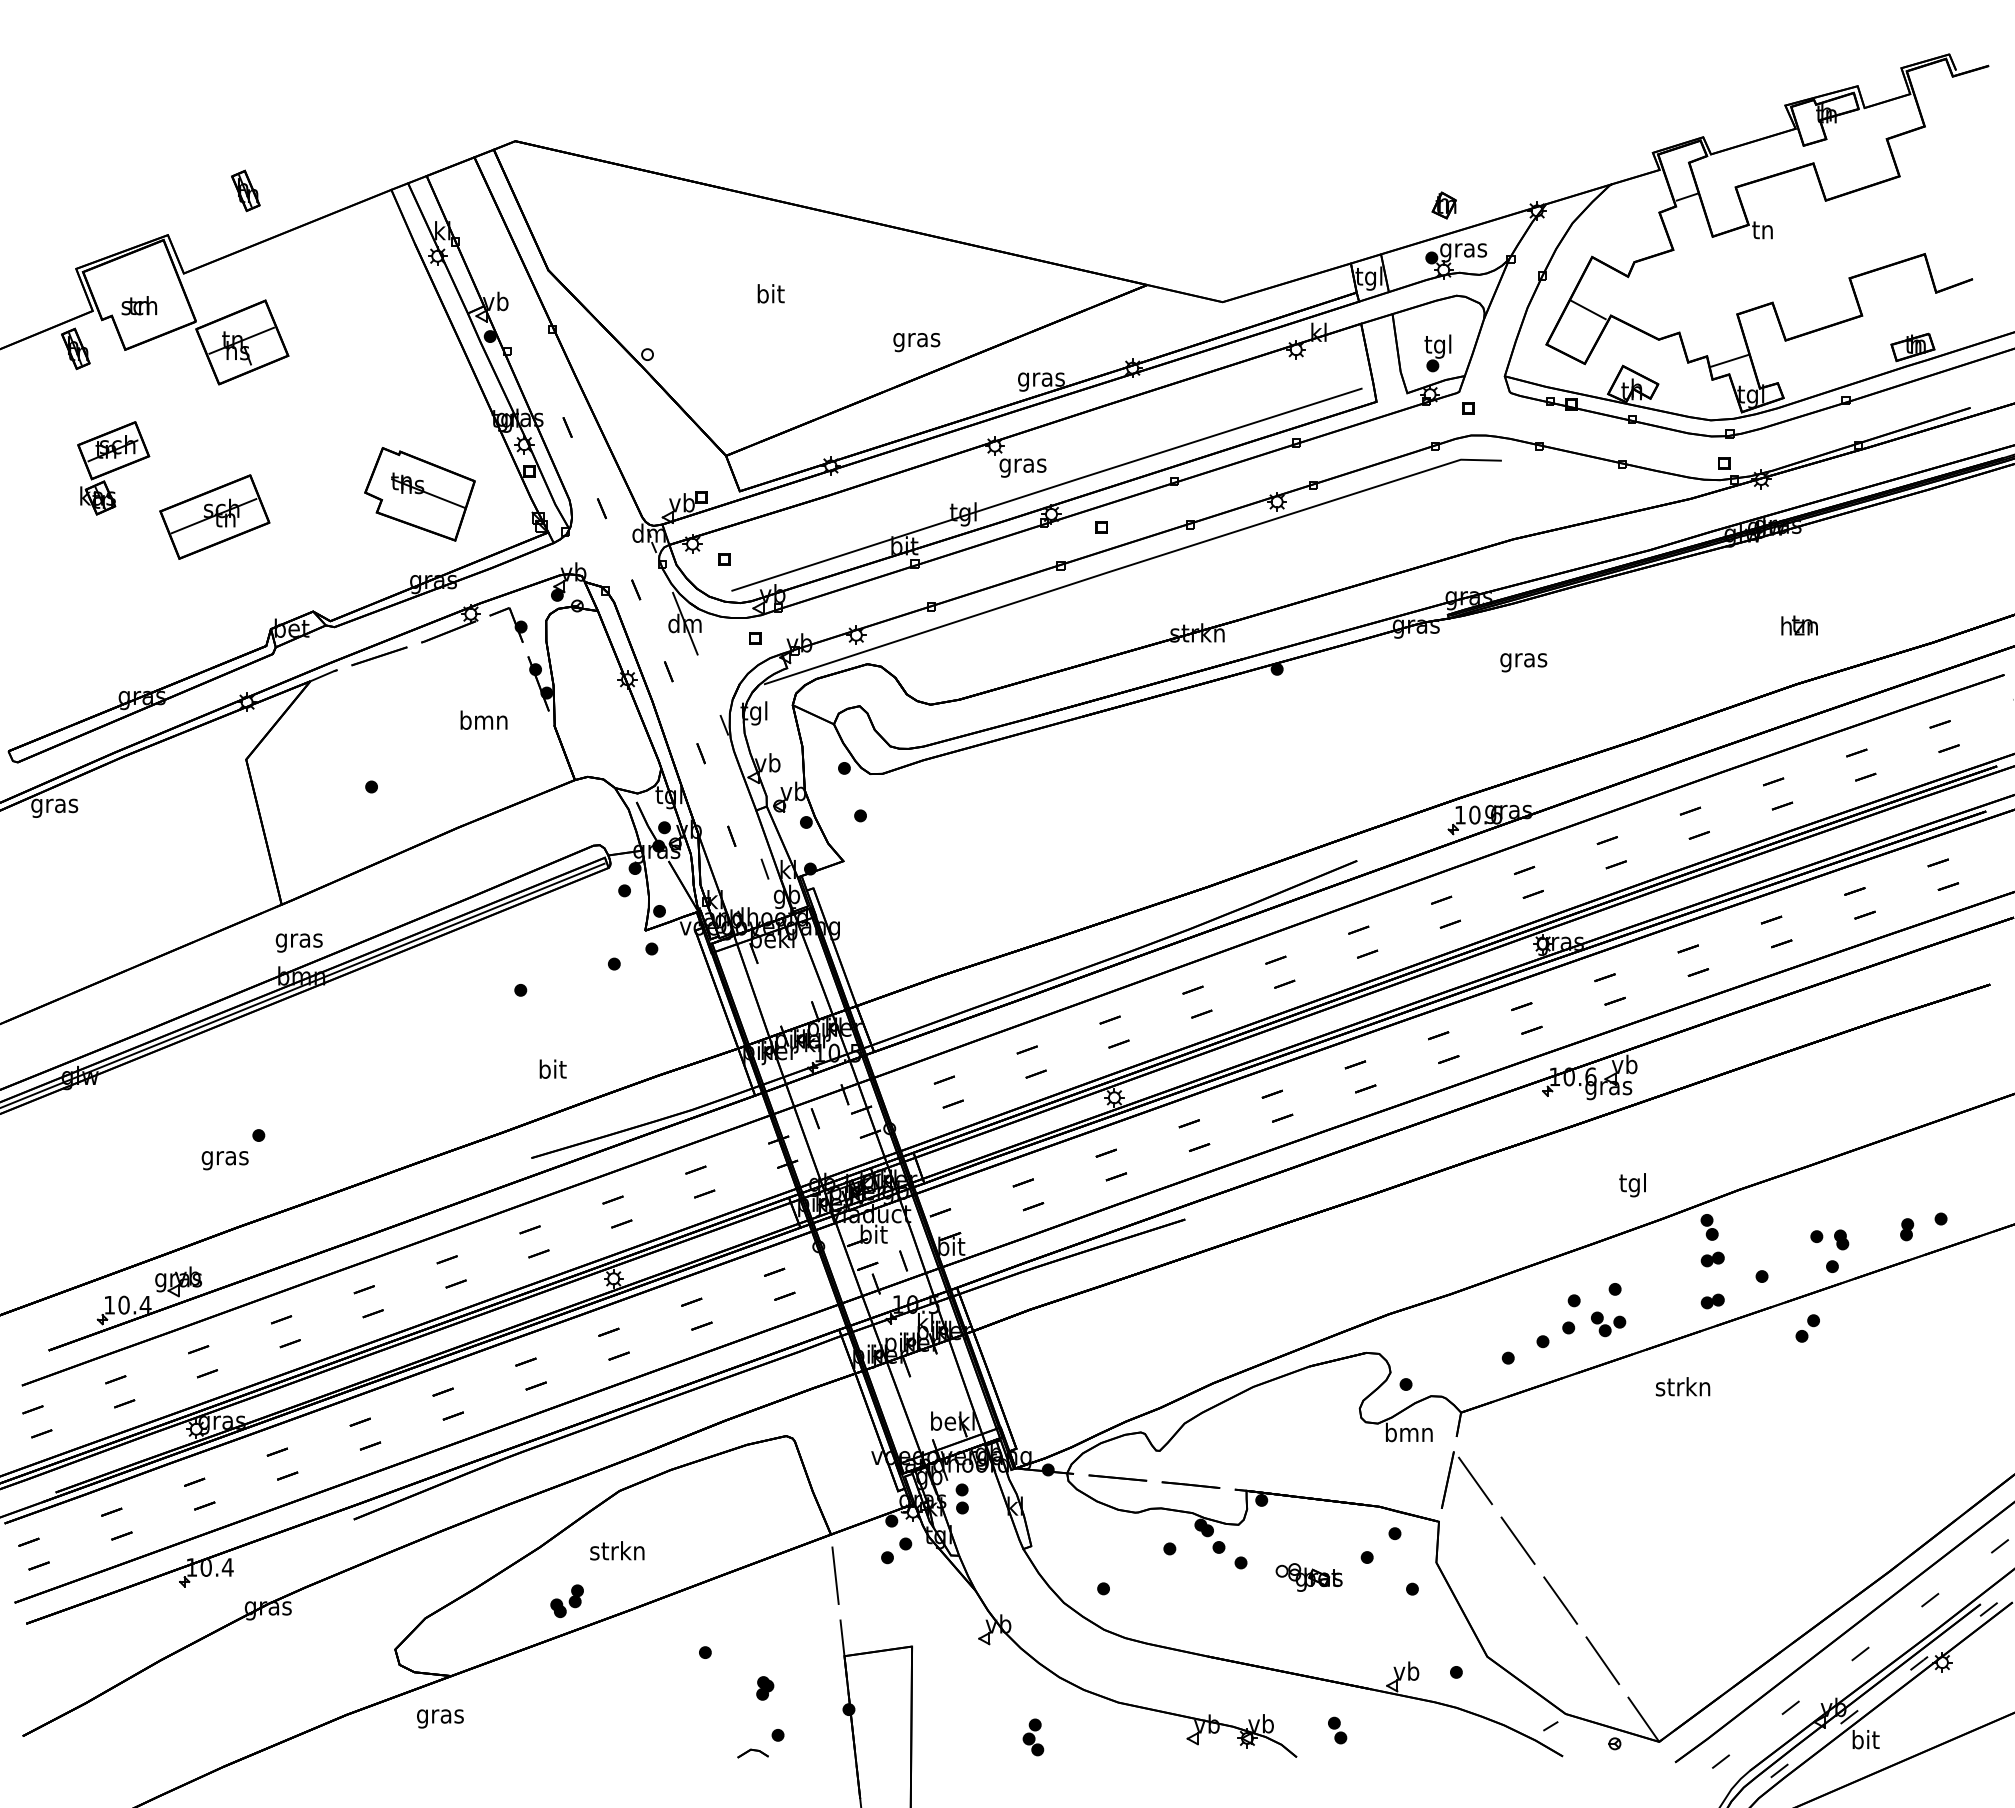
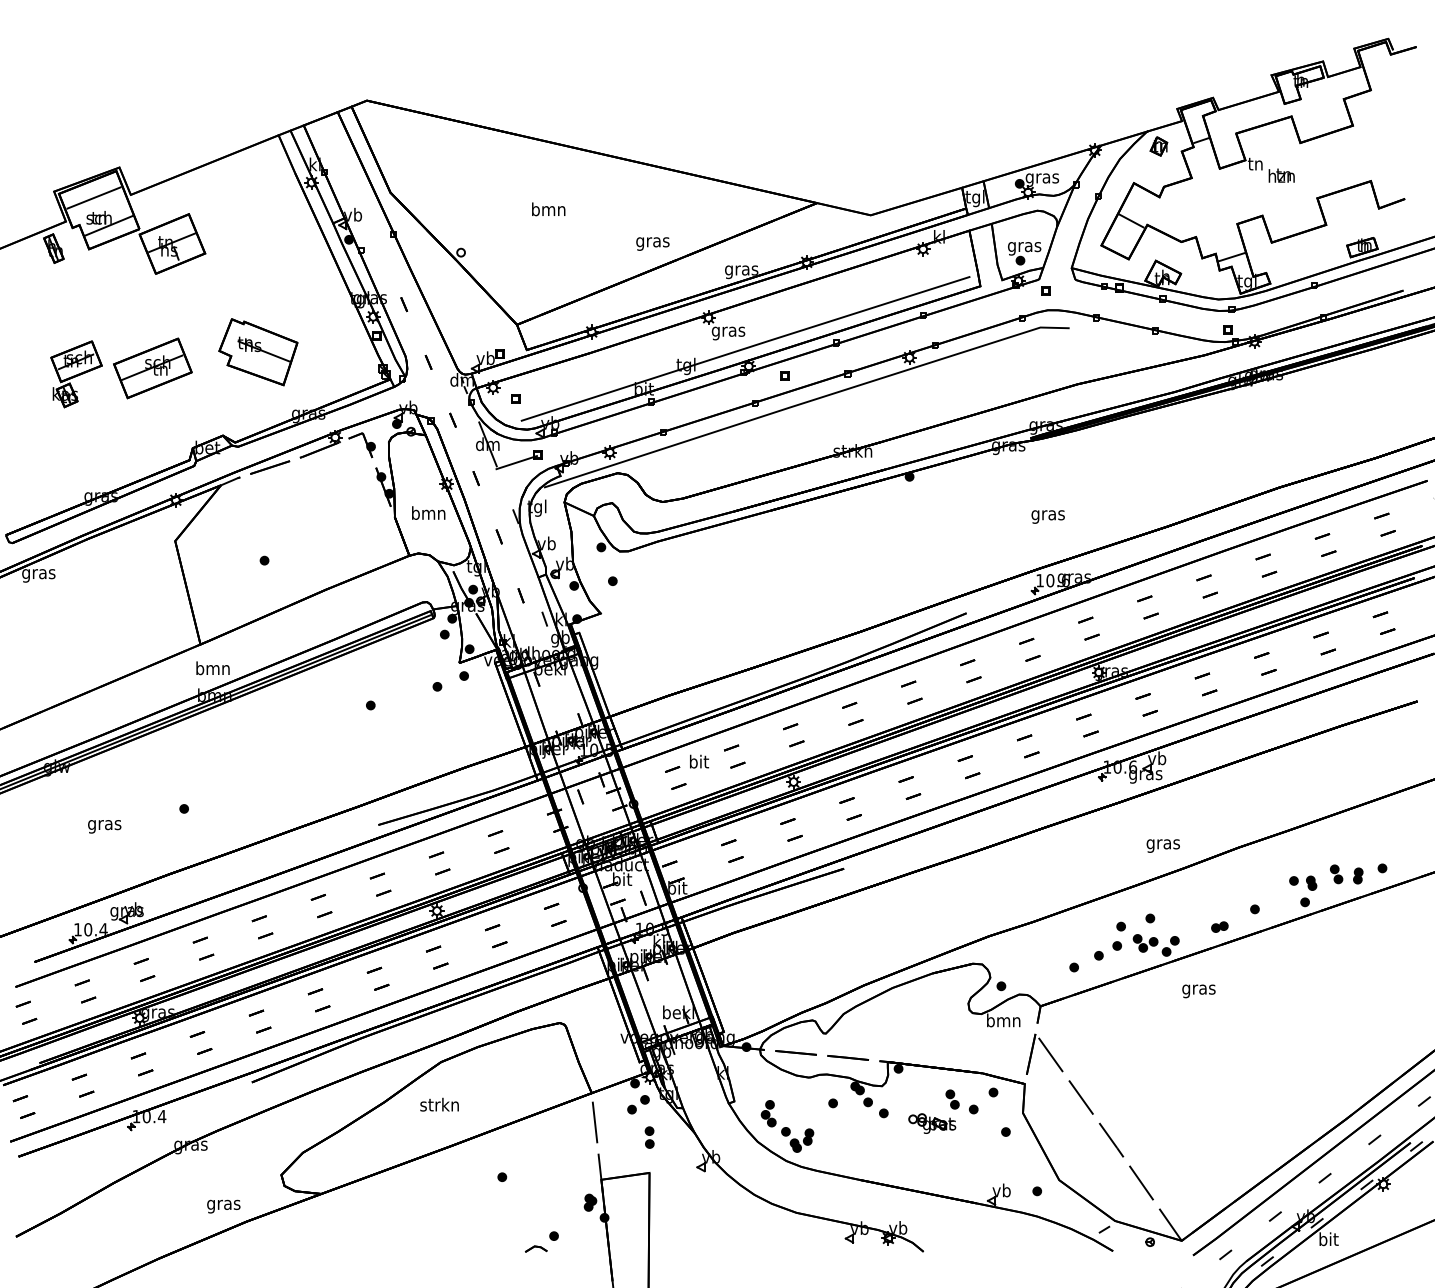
part: (245, 190) -> (174, 135), removed
part: (1443, 205) -> (1158, 146), moved
line: (131, 277) -> (93, 197), added
text: (770, 293) -> (548, 209), bit -> bmn
line: (153, 316) -> (109, 225), added
text: (1438, 346) -> (1024, 246), tgl -> gras
part: (113, 468) -> (76, 374), moved
part: (419, 494) -> (258, 352), moved
text: (1799, 625) -> (1281, 175), moved
line: (725, 649) -> (516, 462), added
text: (1523, 662) -> (1048, 516), moved
text: (483, 719) -> (428, 512), moved
text: (298, 940) -> (212, 669), gras -> bmn
text: (552, 1068) -> (698, 761), moved
text: (224, 1160) -> (104, 826), moved
text: (1633, 1185) -> (1163, 844), tgl -> gras
part: (1709, 1227) -> (1336, 874), moved
part: (1712, 1259) -> (1219, 897), removed
part: (1807, 1328) -> (1170, 946), moved
text: (1682, 1389) -> (1198, 989), strkn -> gras
part: (961, 1498) -> (649, 1137), moved
part: (566, 1601) -> (801, 1140), moved
part: (765, 1688) -> (590, 1202), moved
text: (440, 1718) -> (223, 1206), moved
part: (1337, 1730) -> (952, 1099), moved
part: (1033, 1737) -> (768, 1113), moved

